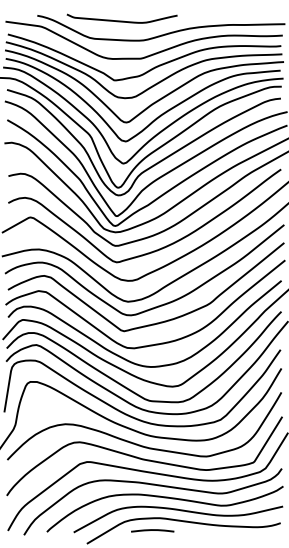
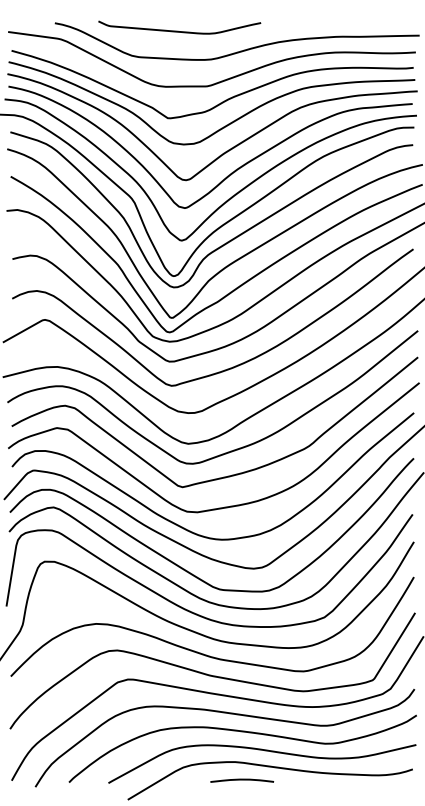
line: (152, 530) -> (241, 780), moved

